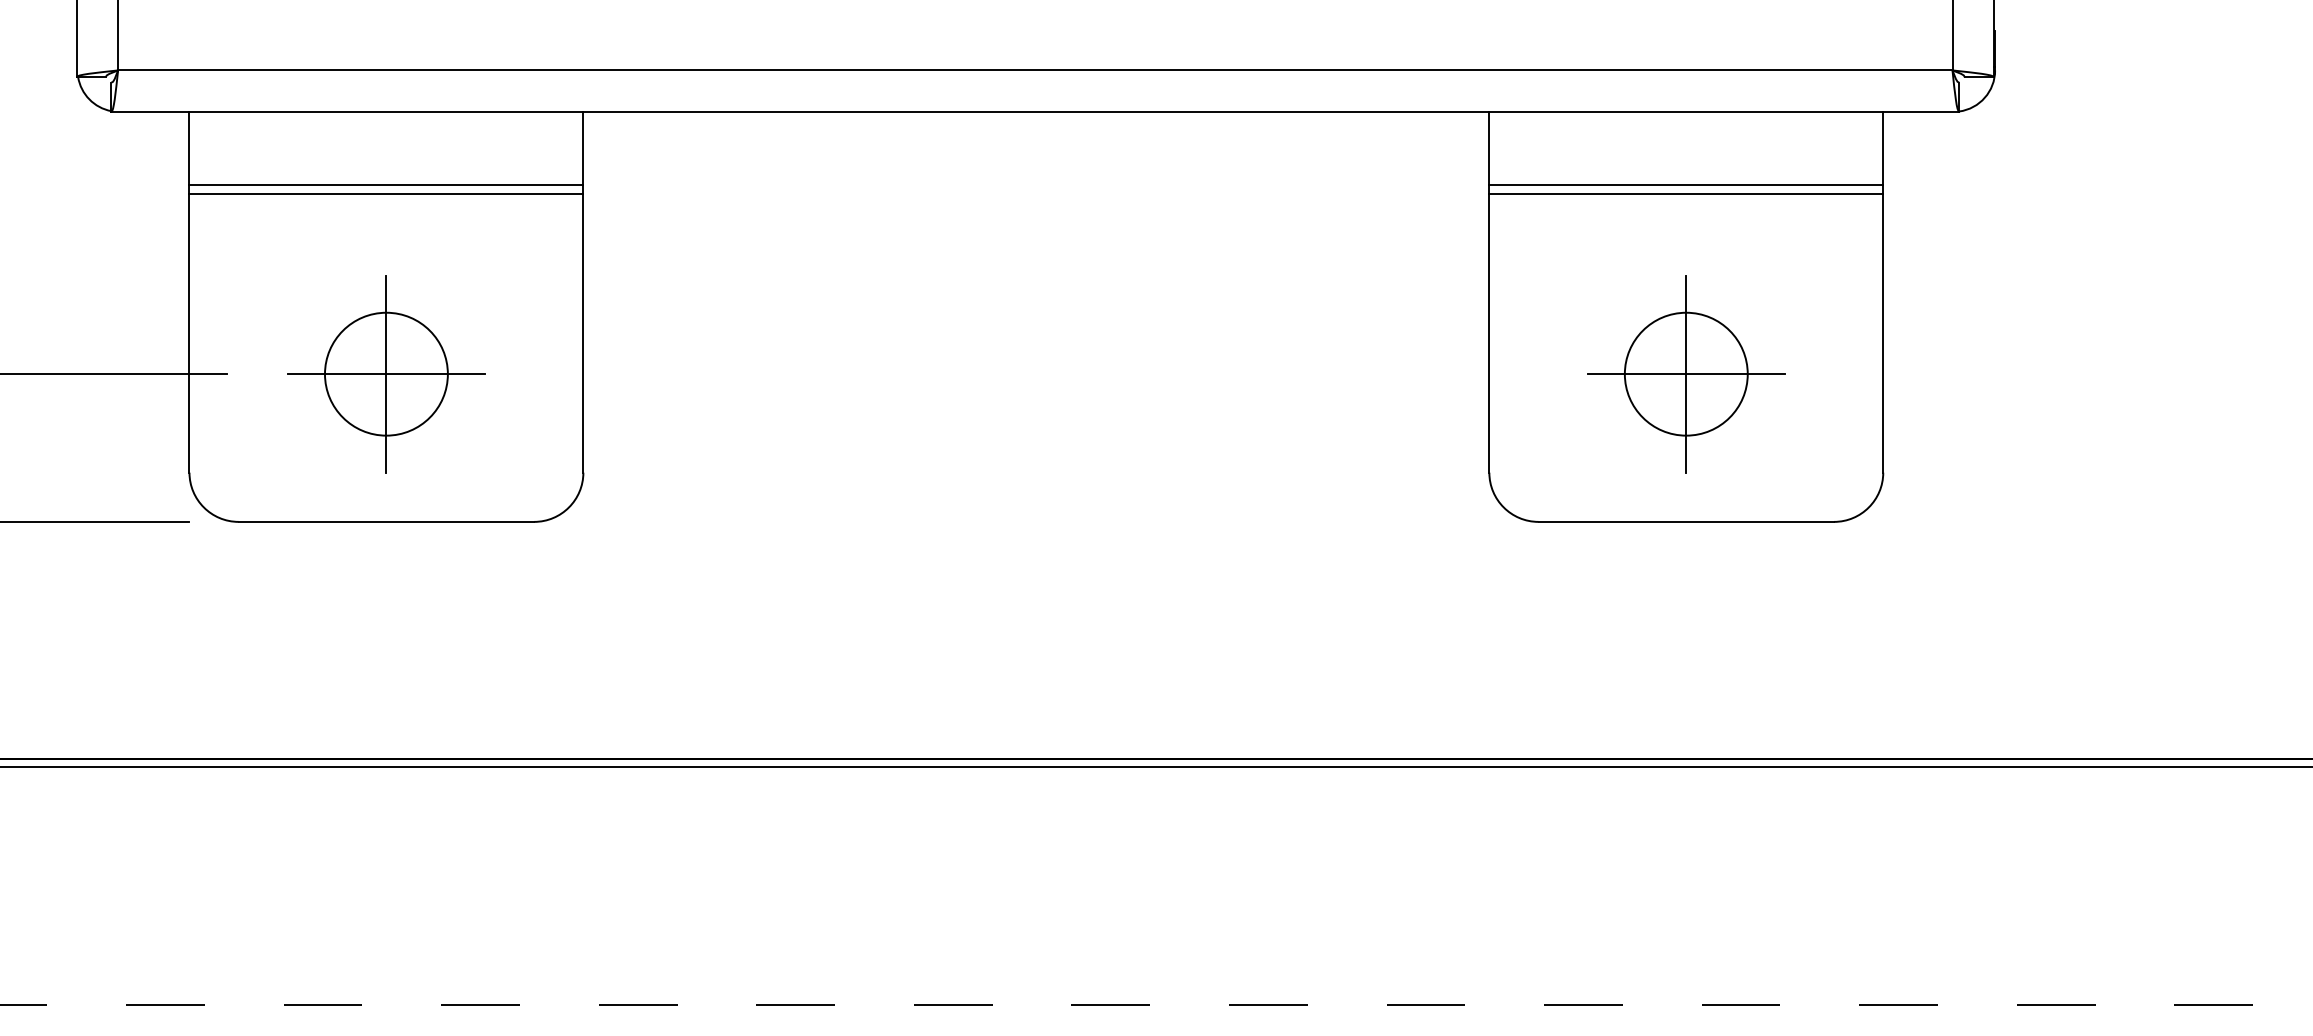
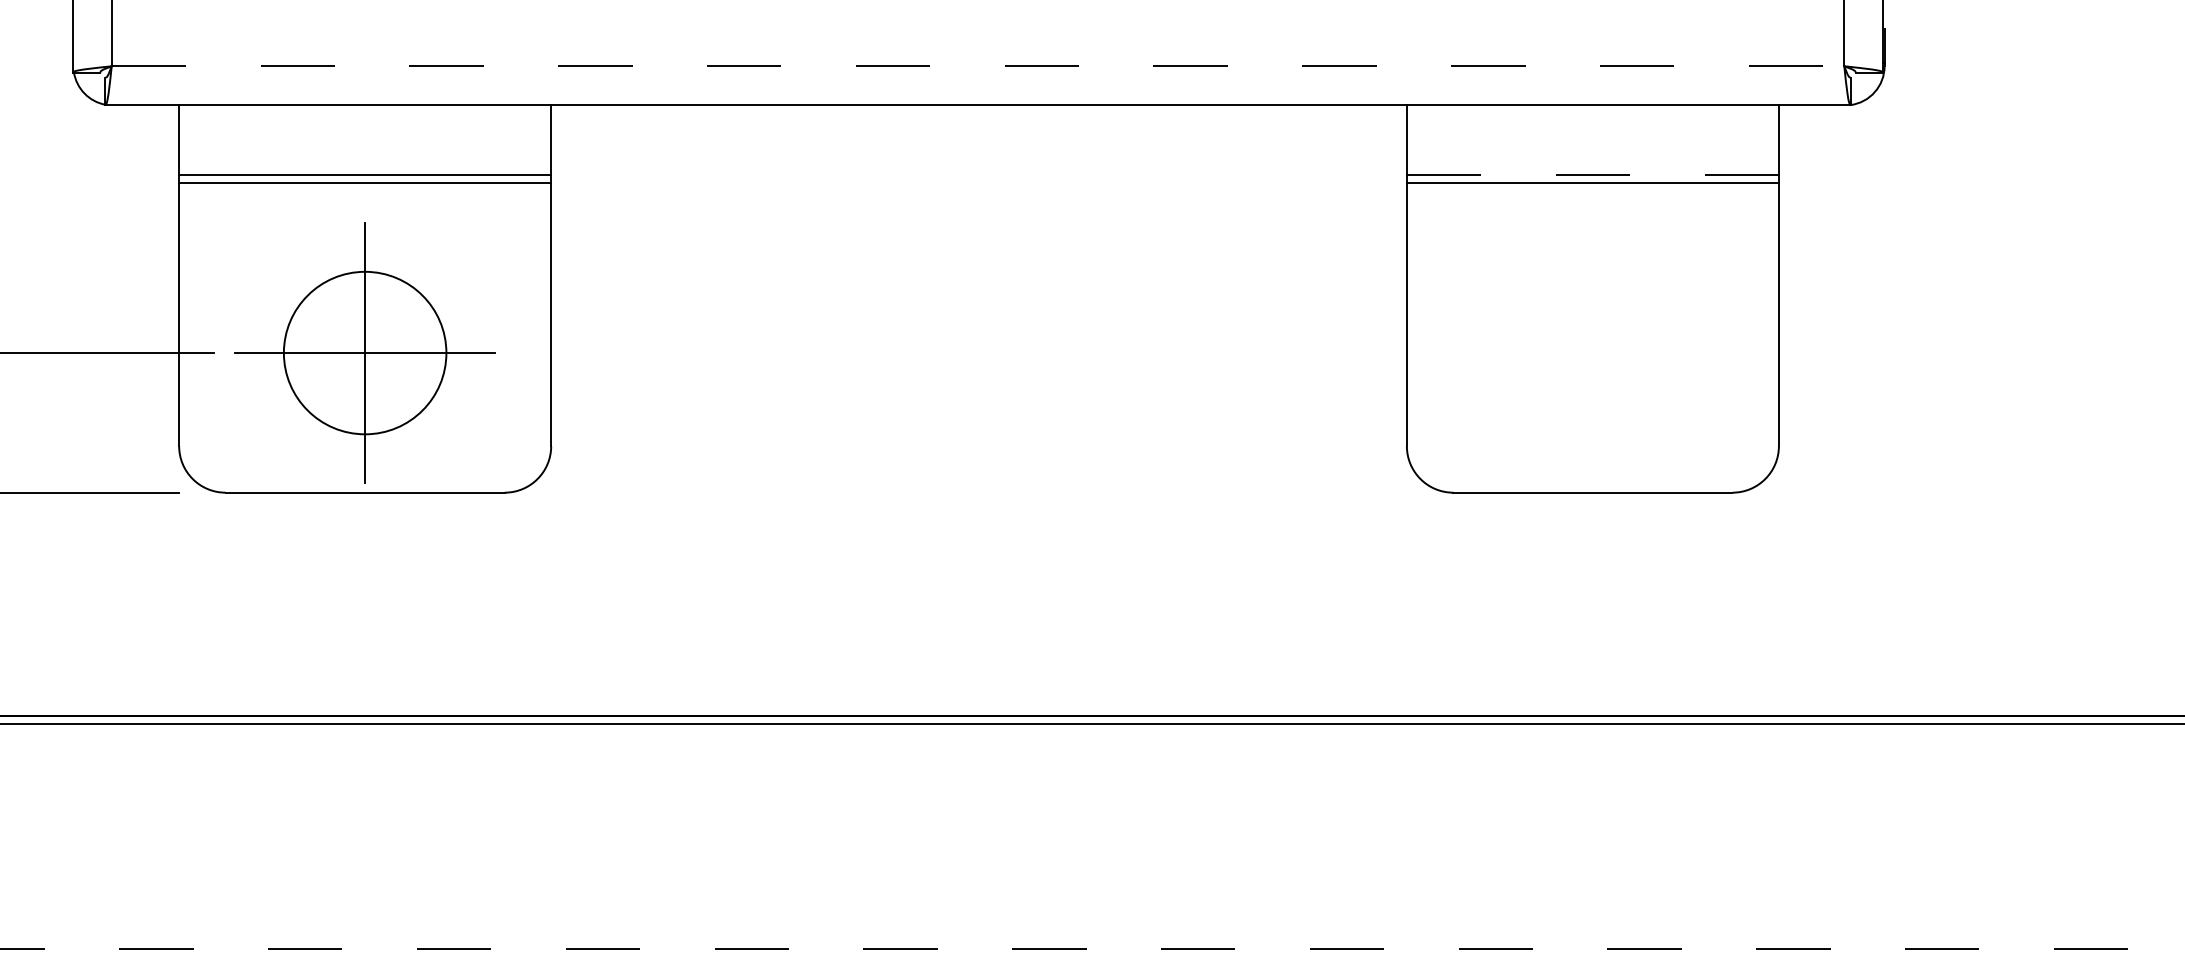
line: (1035, 70) -> (978, 66), solid -> dashed
line: (1686, 185) -> (1593, 174), solid -> dashed
part: (386, 374) -> (365, 353), size x1.4
part: (1686, 374) -> (1593, 353), removed

